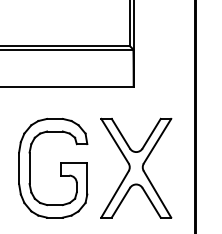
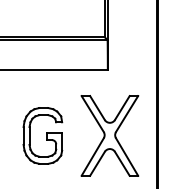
part: (52, 167) -> (42, 135), size x0.7

